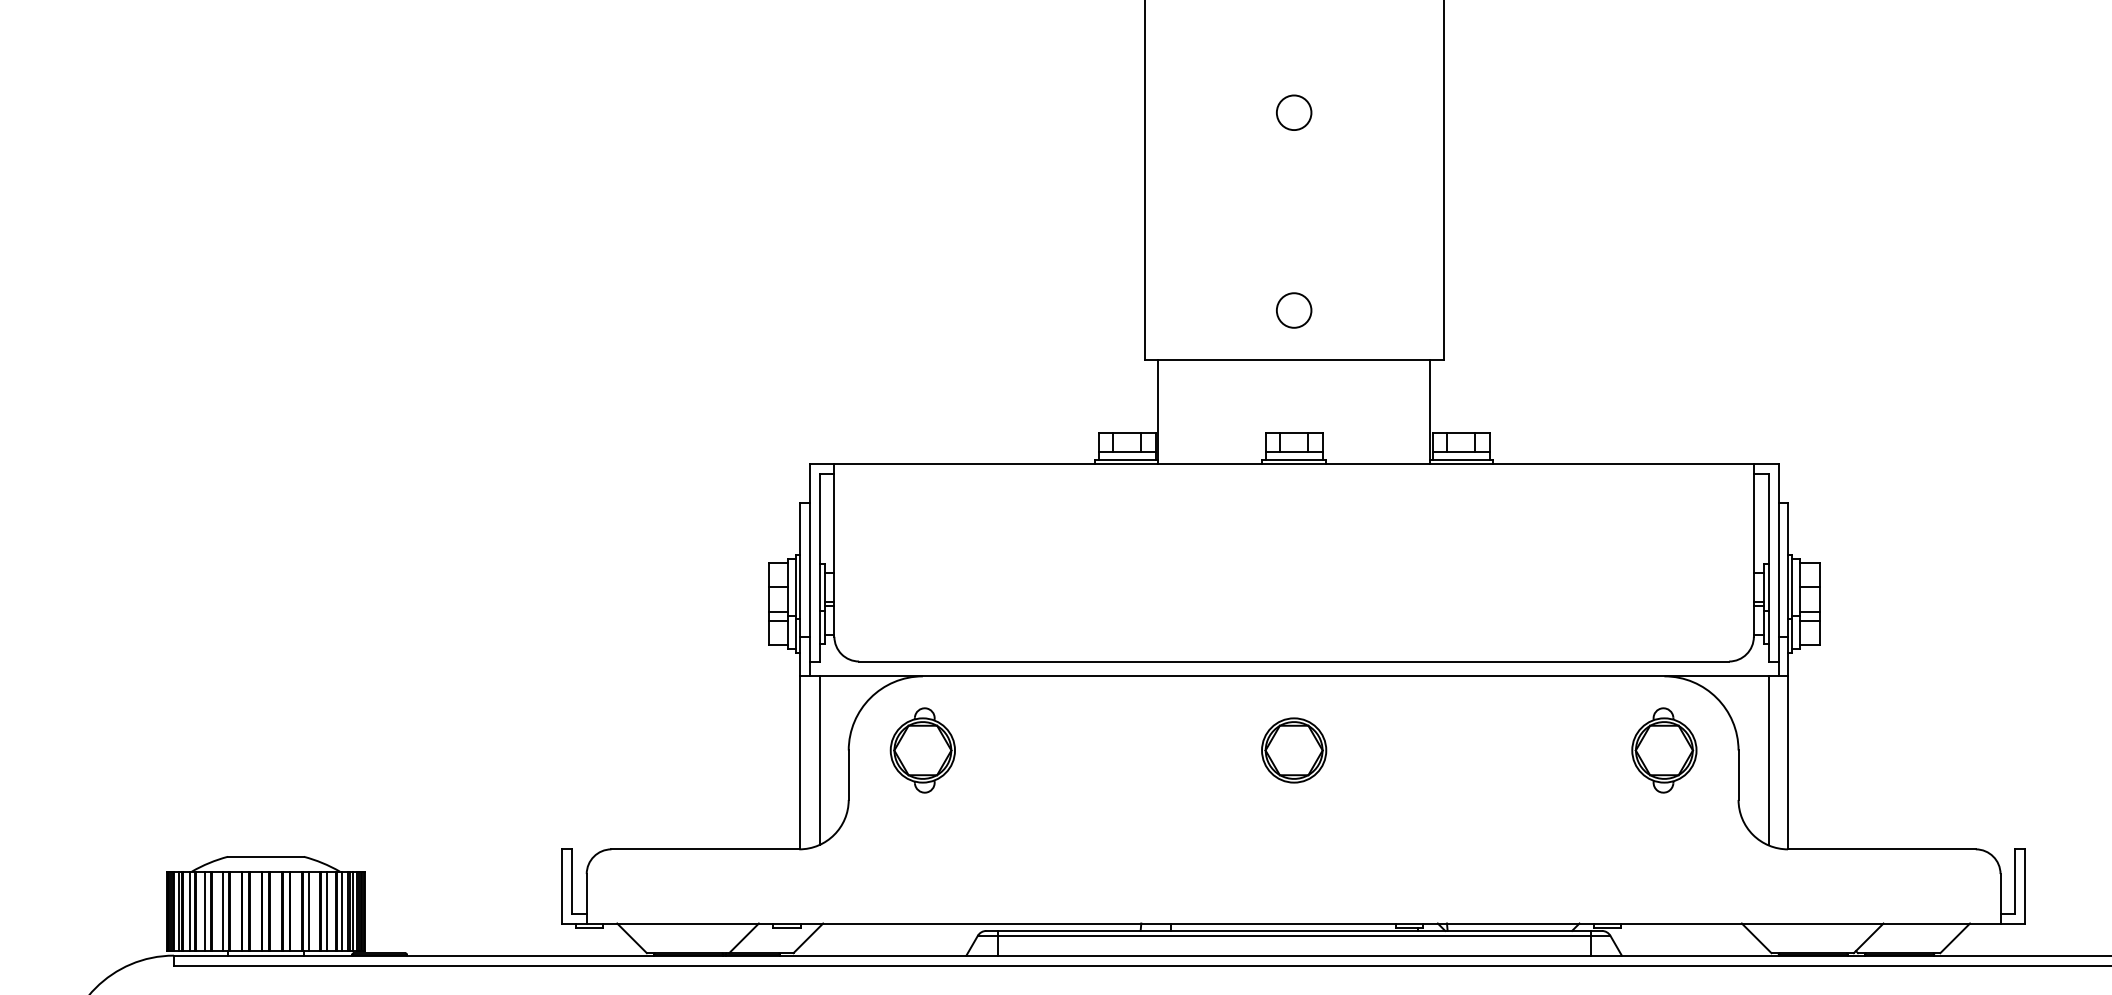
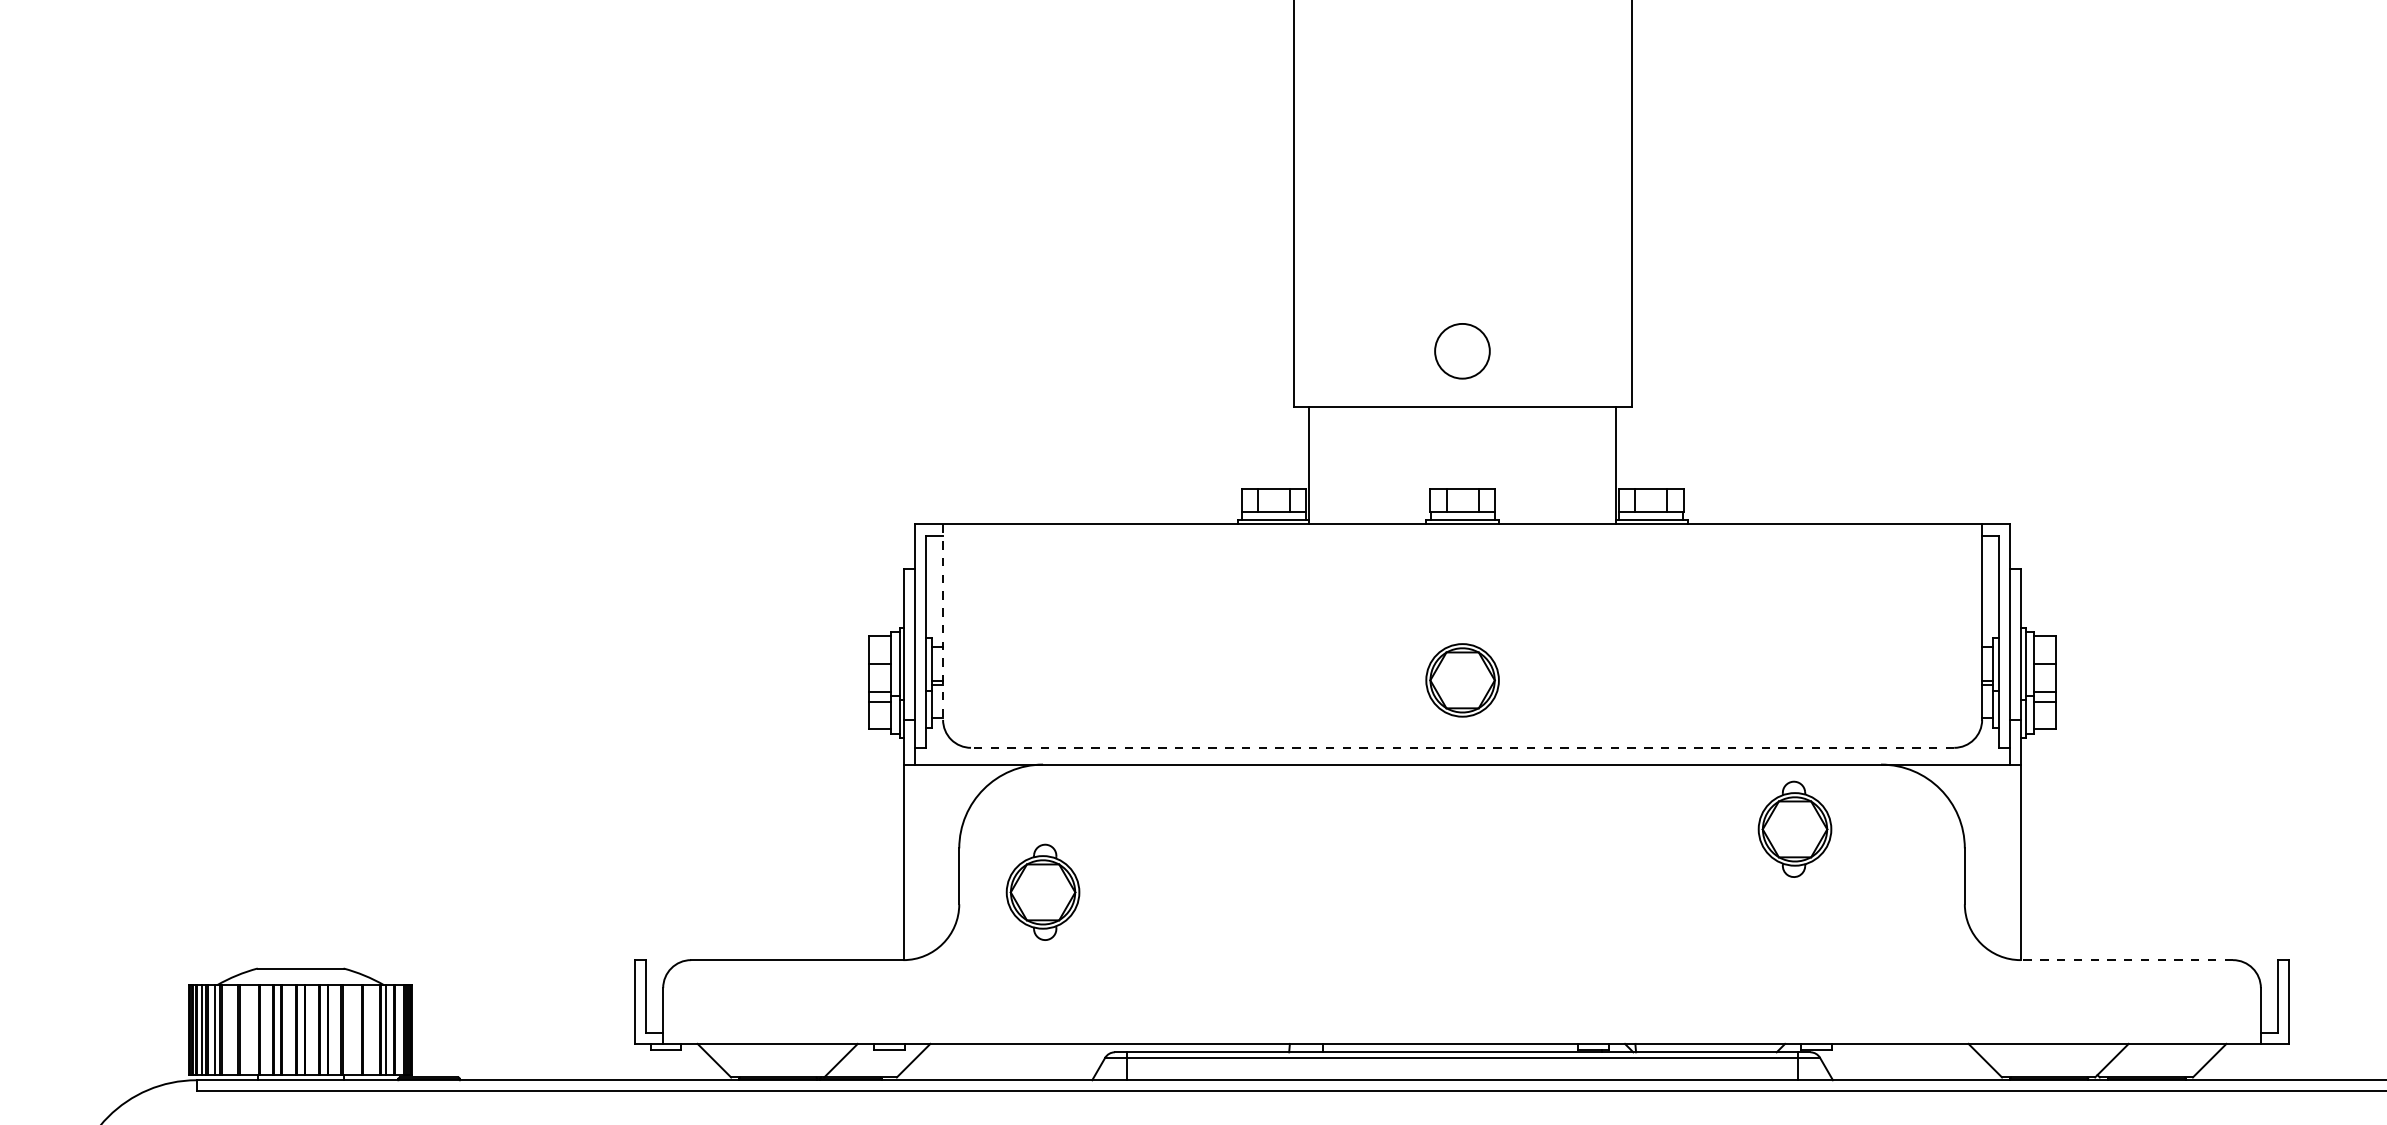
circle: (1294, 112) -> (1462, 127), removed
circle: (1294, 309) -> (1462, 350), size x1.4
line: (834, 550) -> (943, 622), solid -> dashed
line: (1294, 661) -> (1462, 747), solid -> dashed
part: (922, 749) -> (1042, 891), moved
part: (1663, 749) -> (1794, 828), moved
part: (1294, 750) -> (1462, 680), moved
line: (819, 760) -> (926, 859), removed
line: (1768, 760) -> (1998, 859), removed
line: (1881, 849) -> (2126, 960), solid -> dashed
line: (204, 910) -> (231, 1029), removed
line: (222, 910) -> (251, 1029), removed
line: (309, 910) -> (349, 1029), removed
line: (326, 910) -> (369, 1029), removed
line: (353, 910) -> (399, 1029), removed

